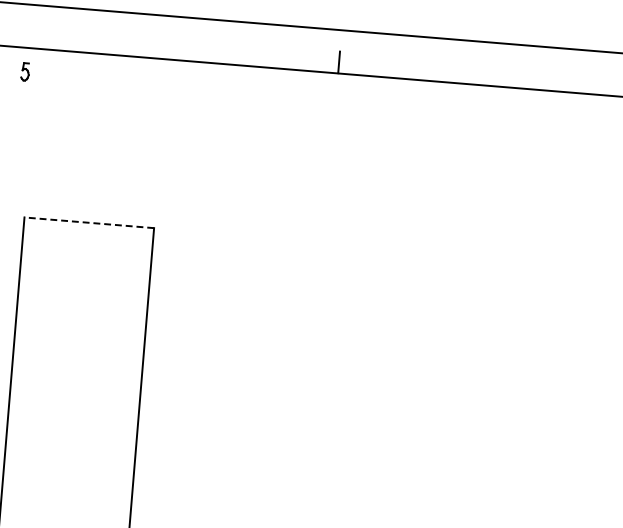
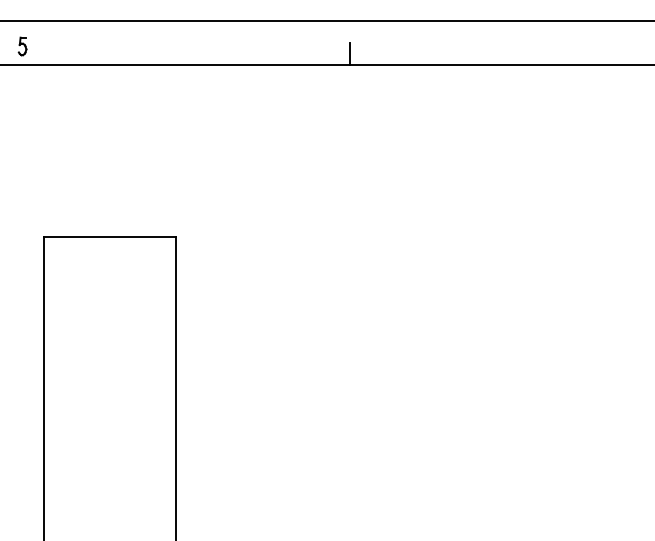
part: (25, 71) -> (22, 46), moved
line: (88, 222) -> (109, 237), dashed -> solid

